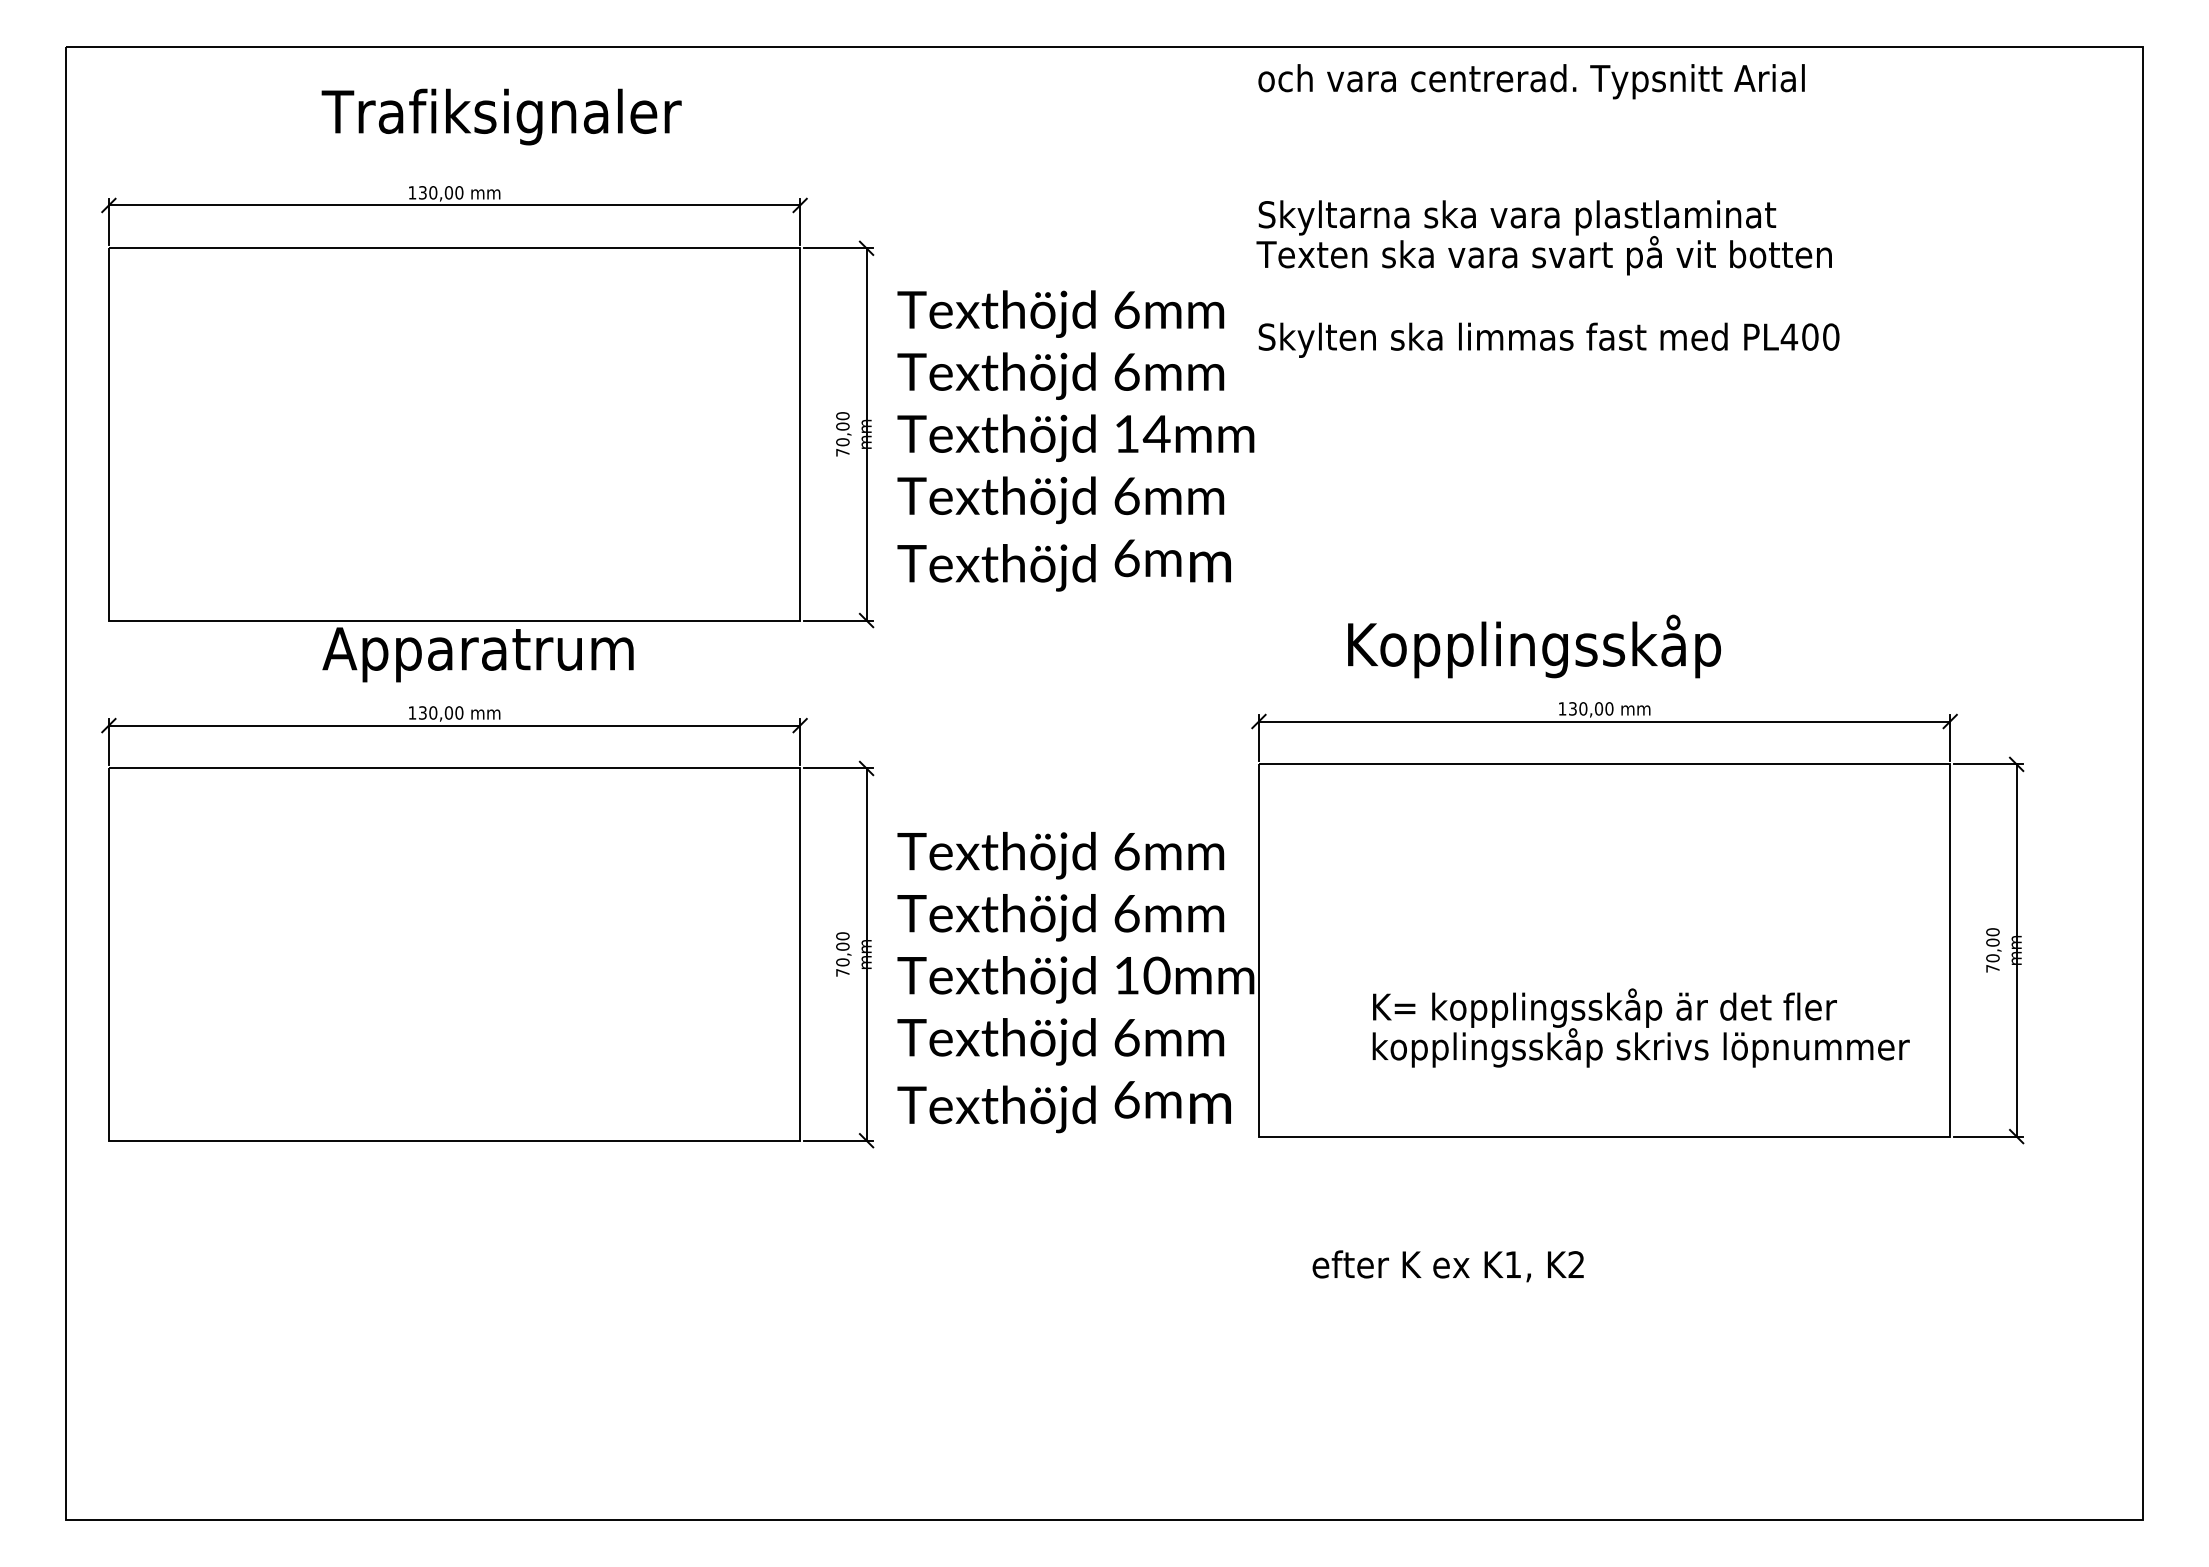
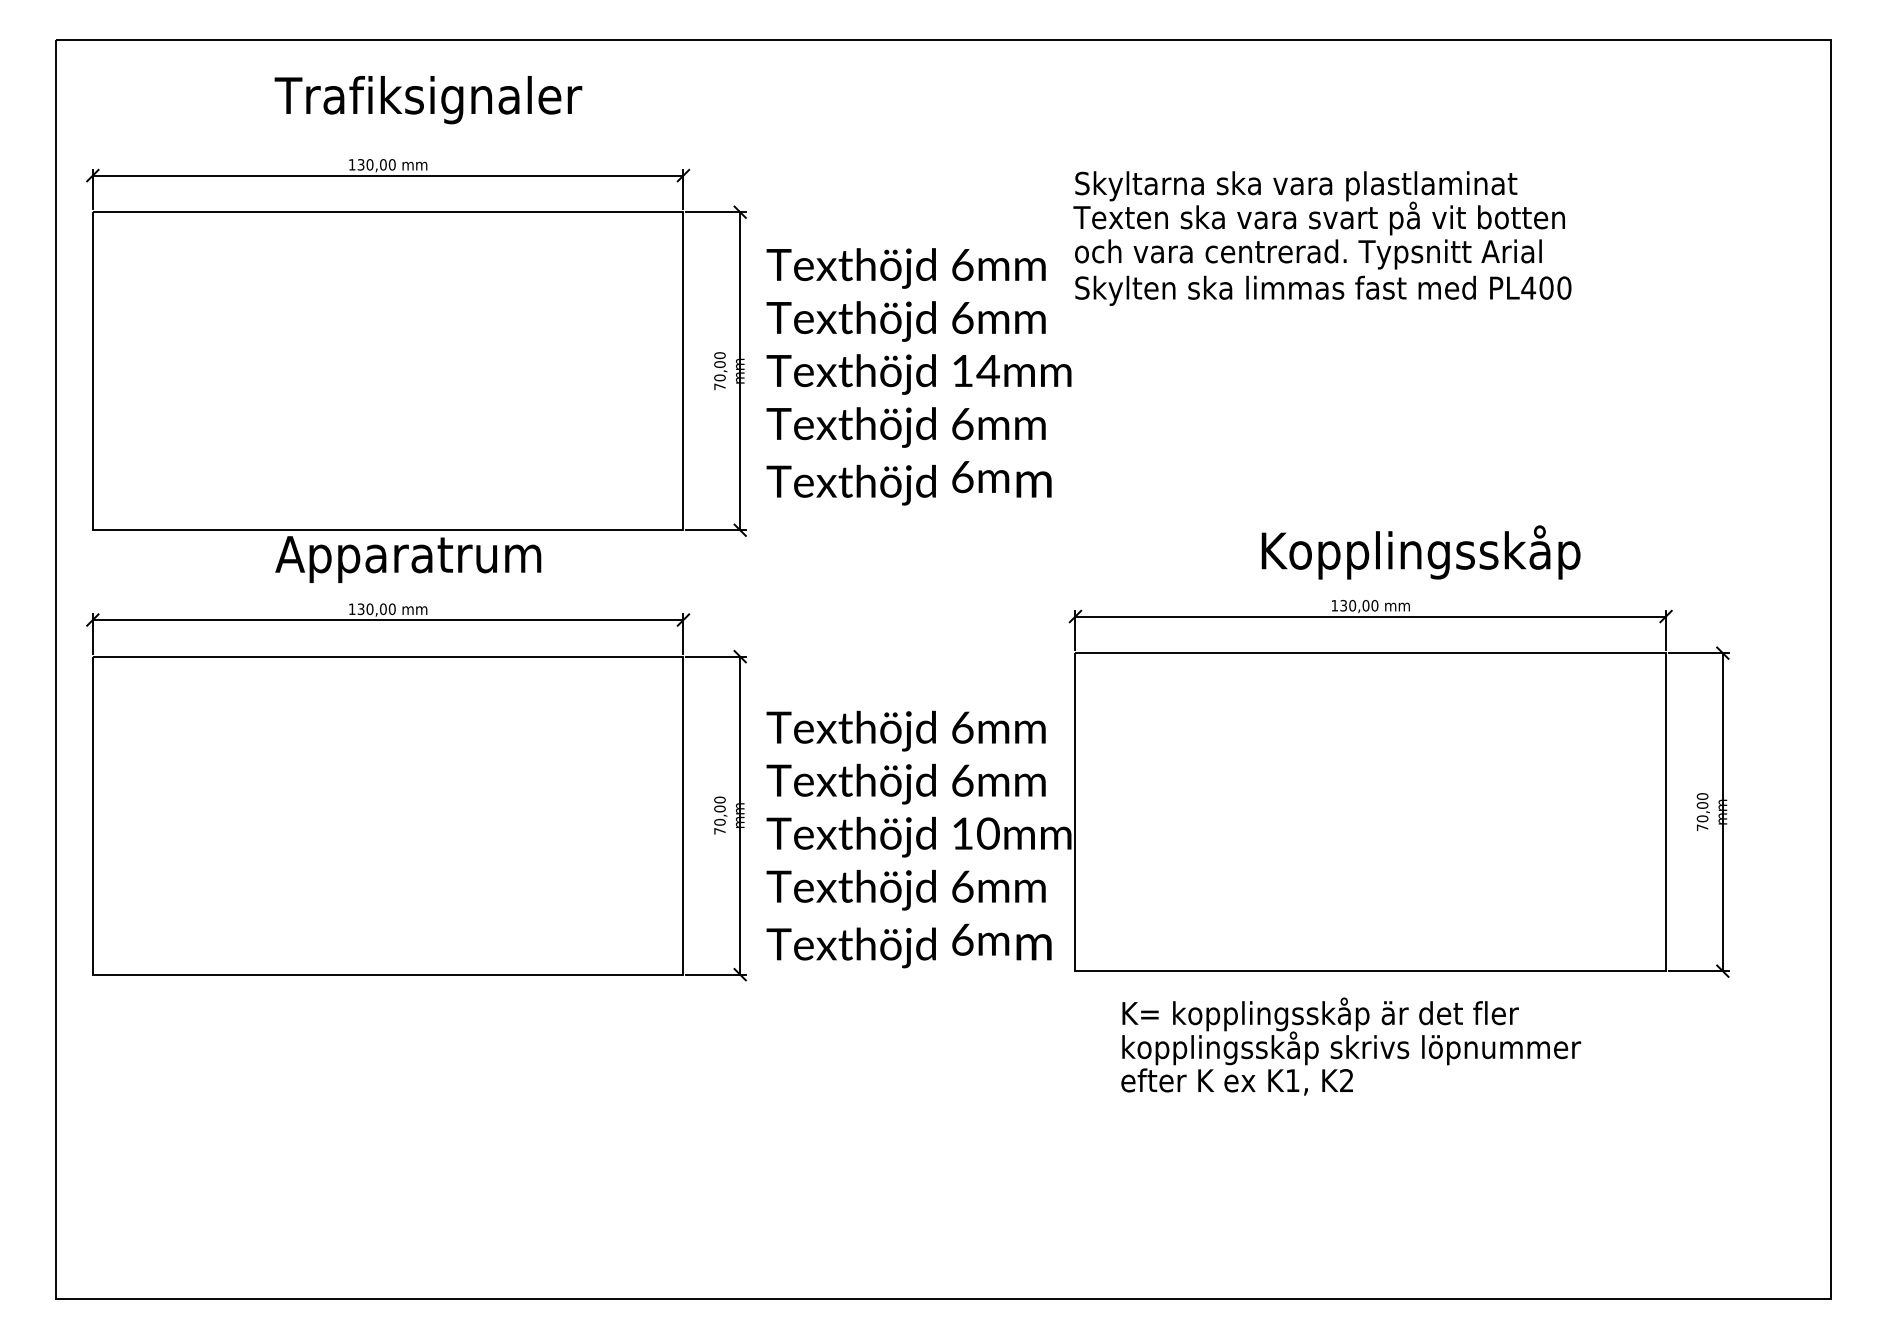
text: (1531, 81) -> (1308, 254), moved
text: (1534, 646) -> (1421, 552), moved
text: (1640, 1027) -> (1351, 1030), moved

